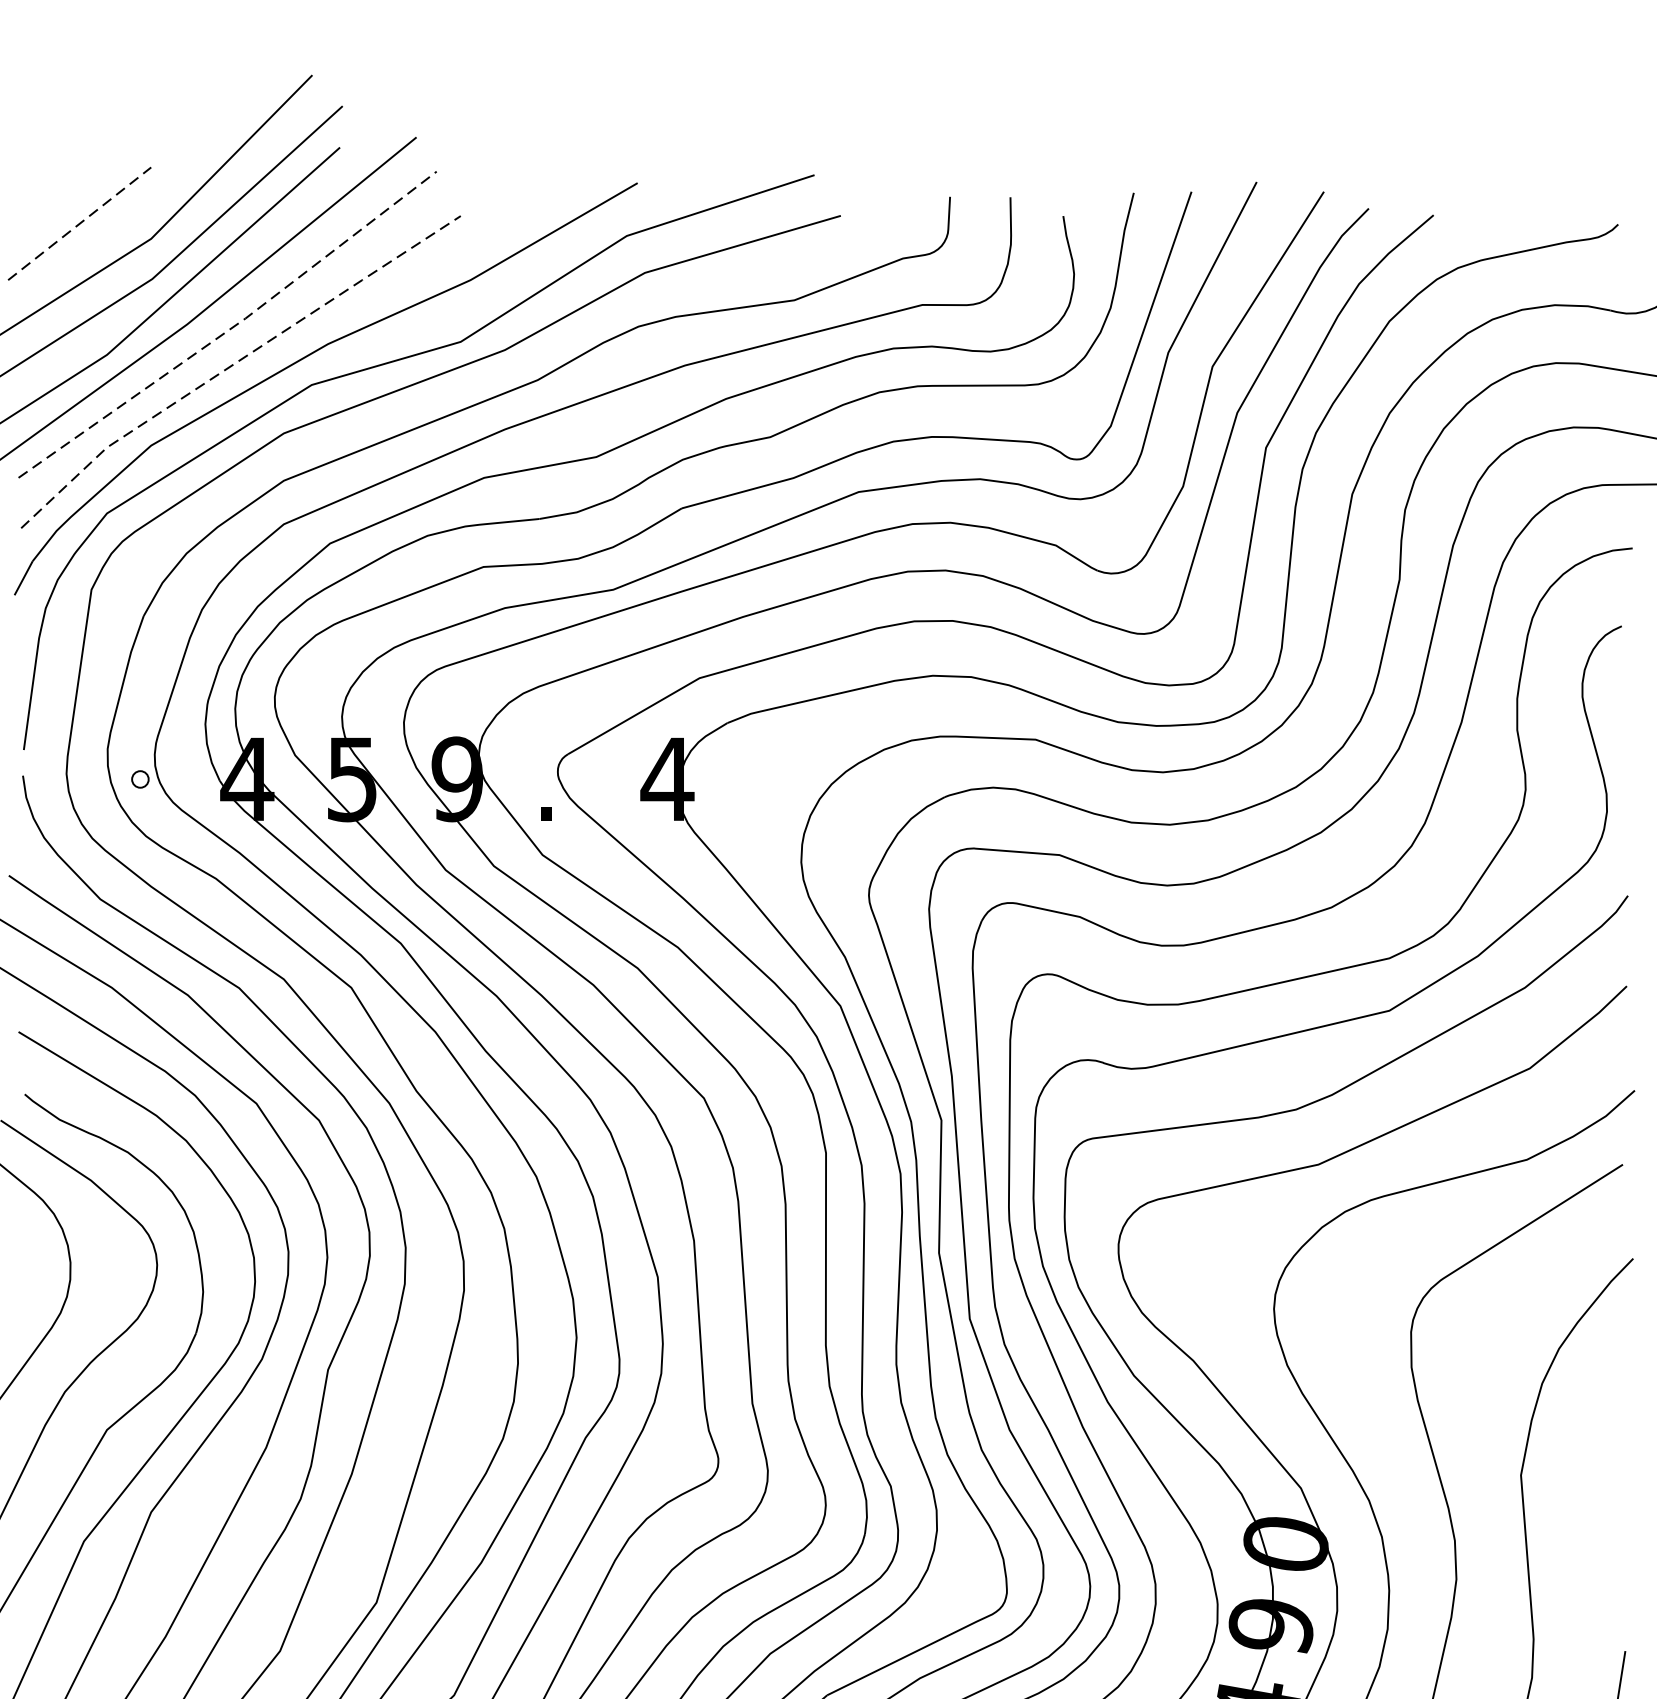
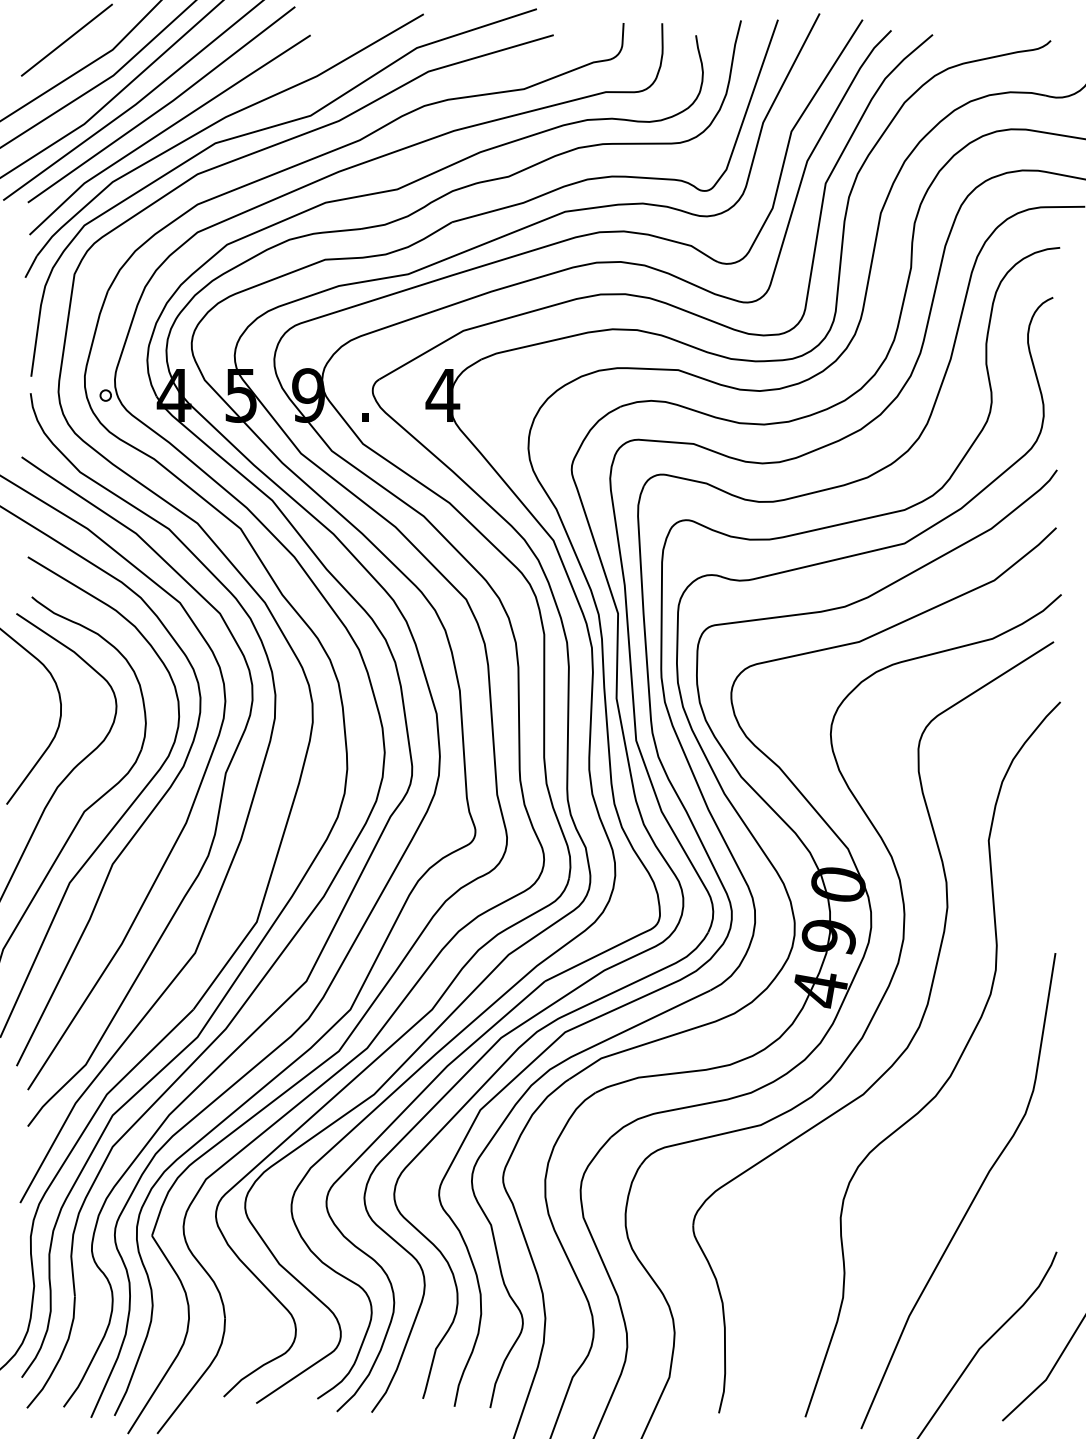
line: (80, 222) -> (67, 39), dashed -> solid
line: (232, 328) -> (164, 107), dashed -> solid
line: (235, 363) -> (166, 129), dashed -> solid

